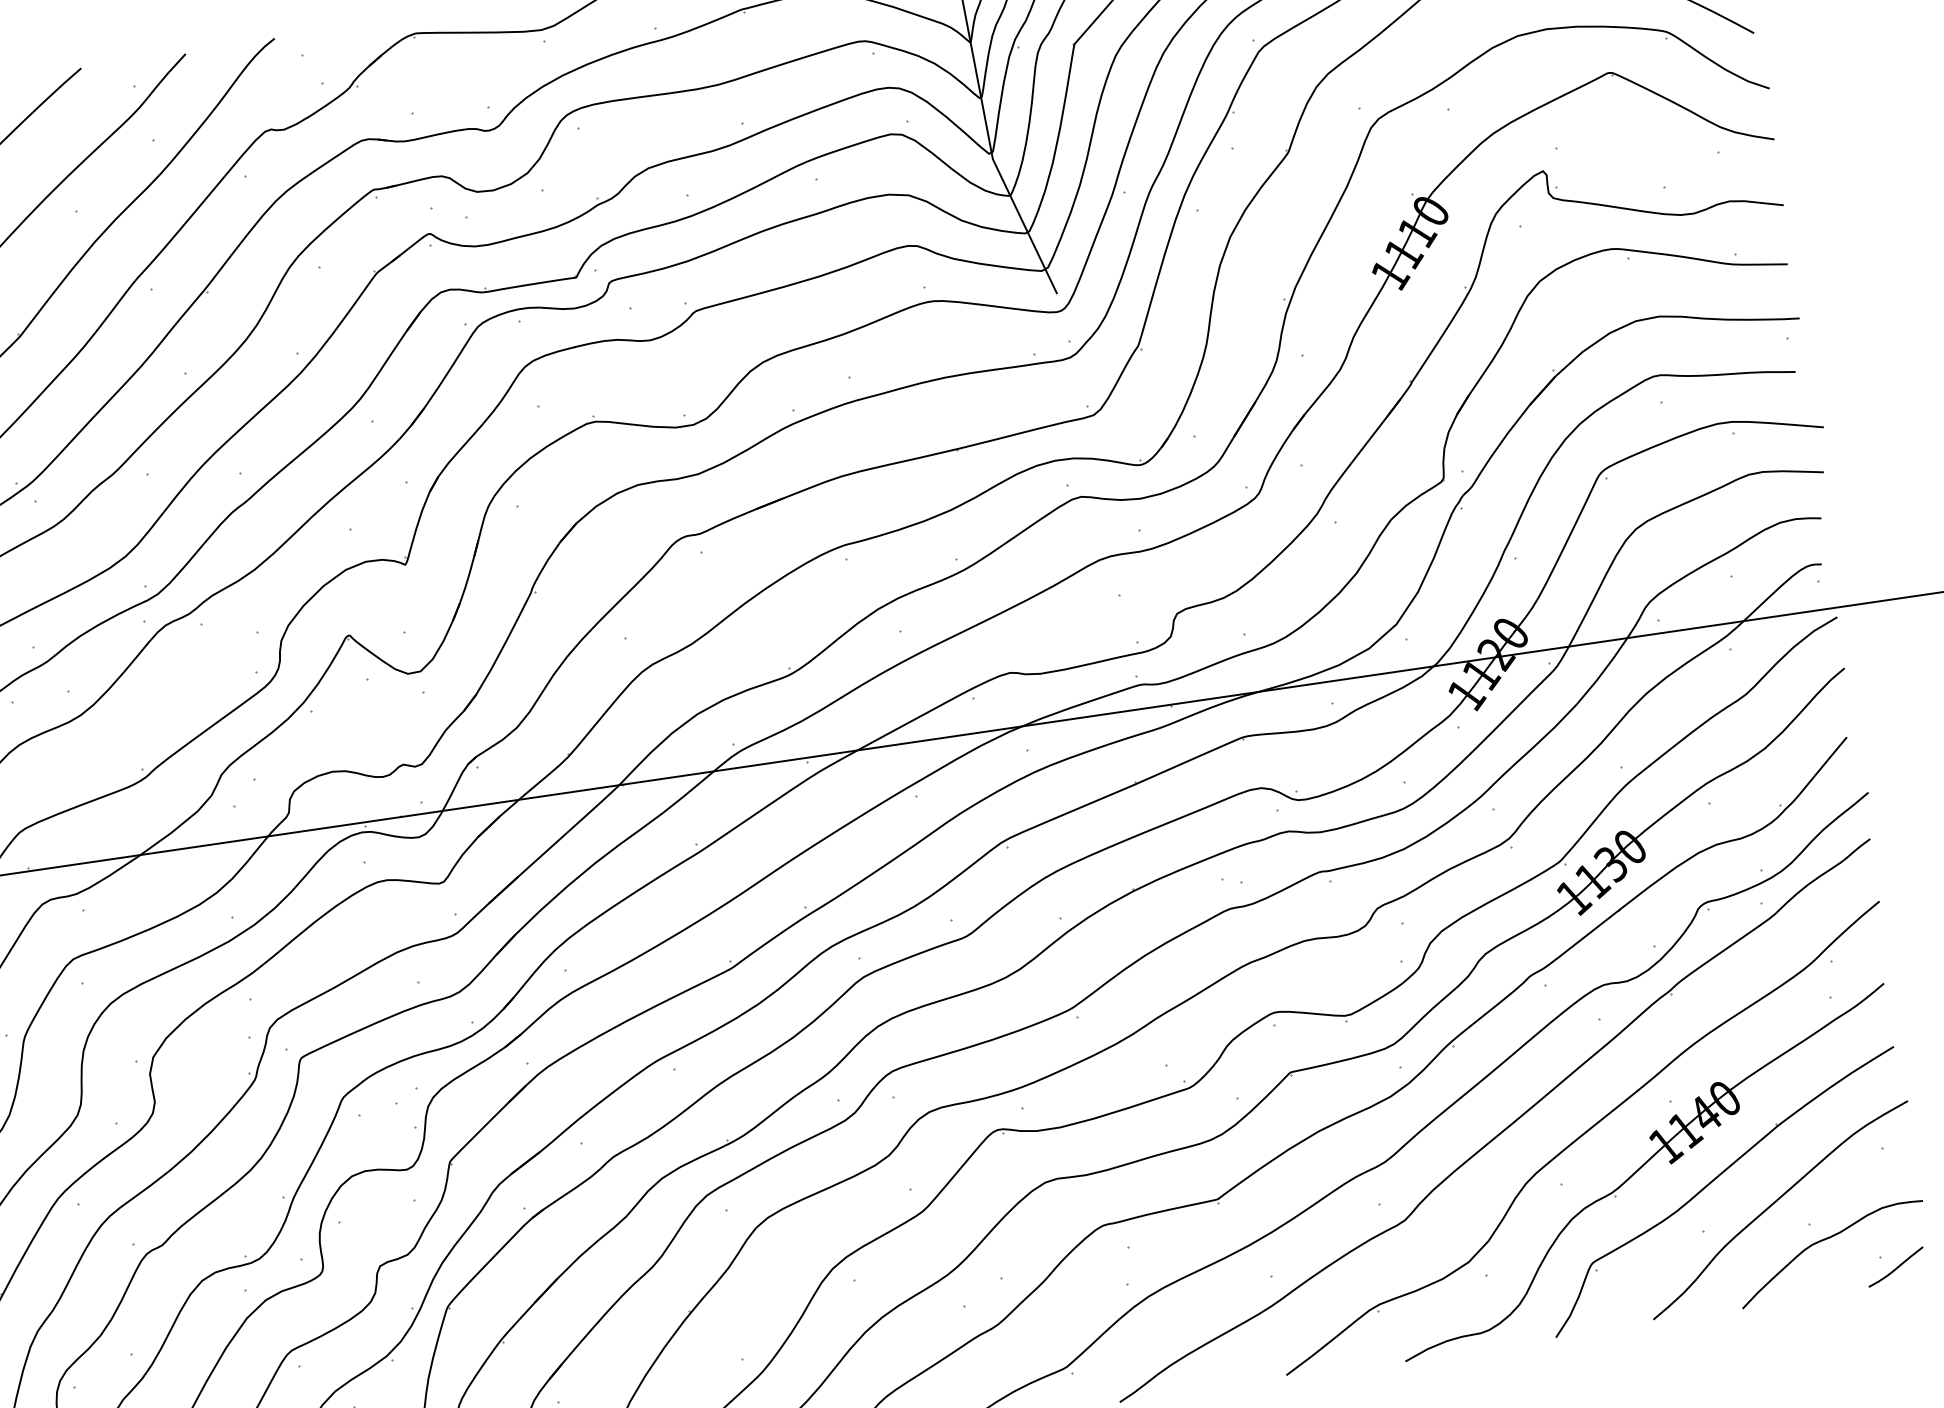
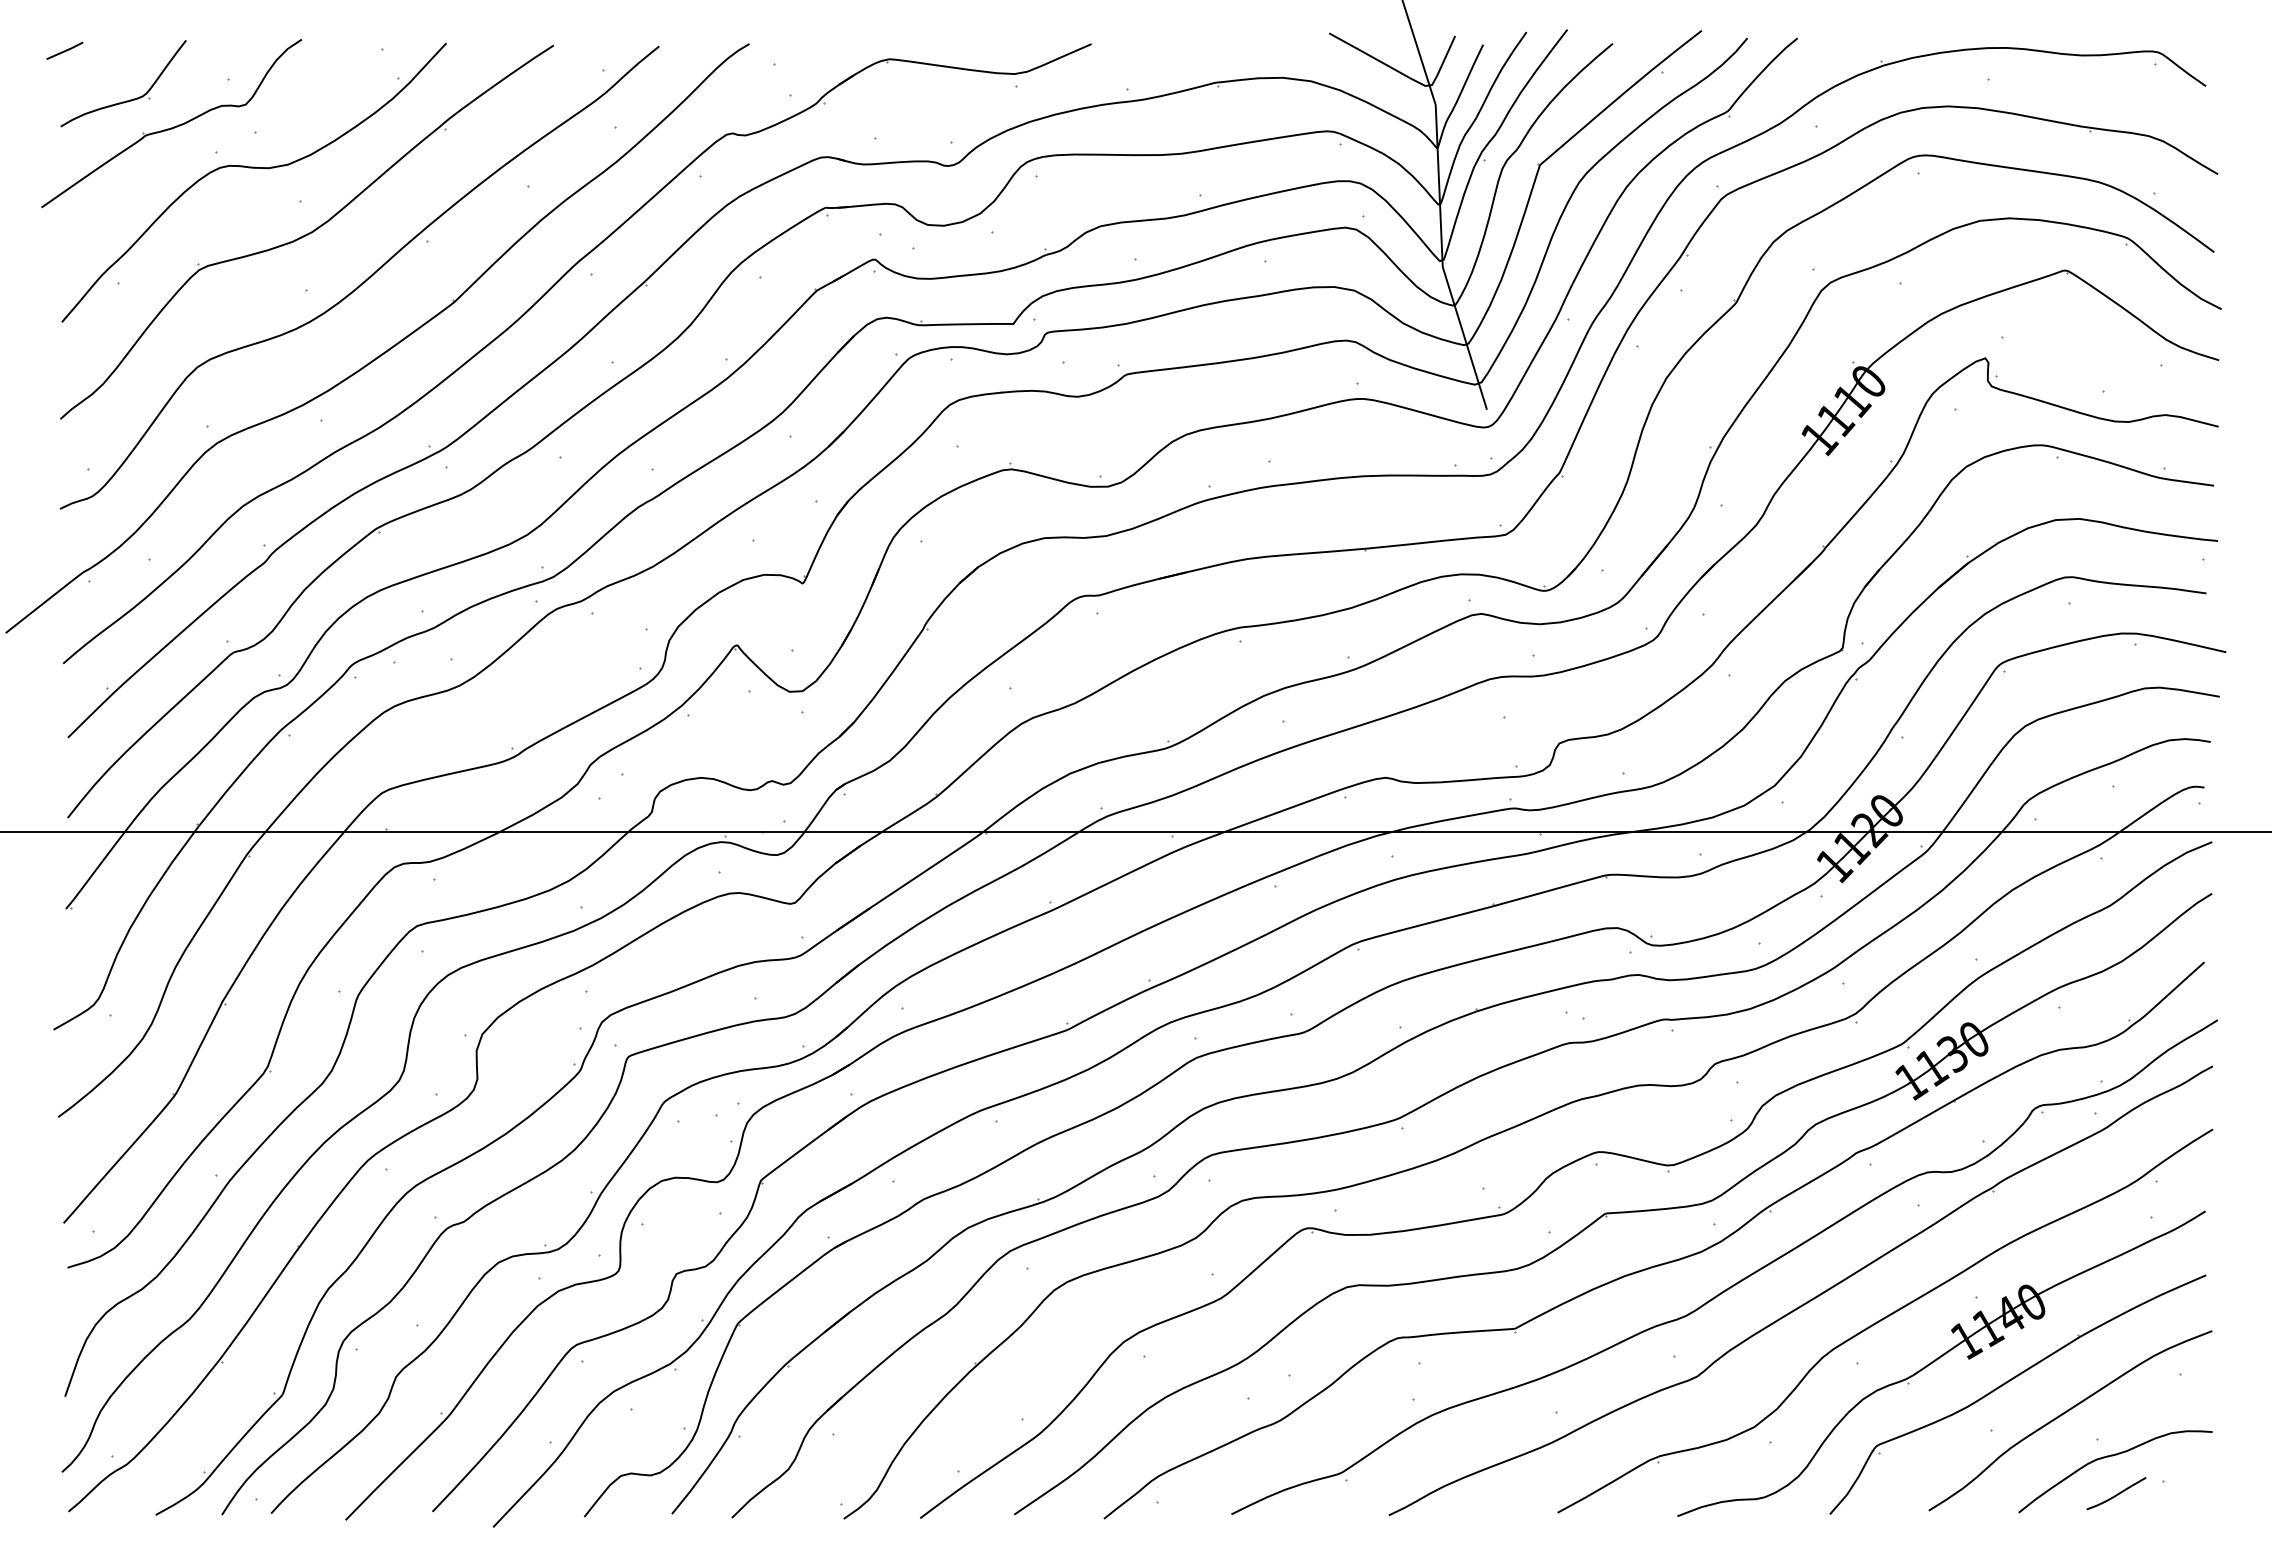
curve: (1896, 1266) -> (2117, 1493), moved

